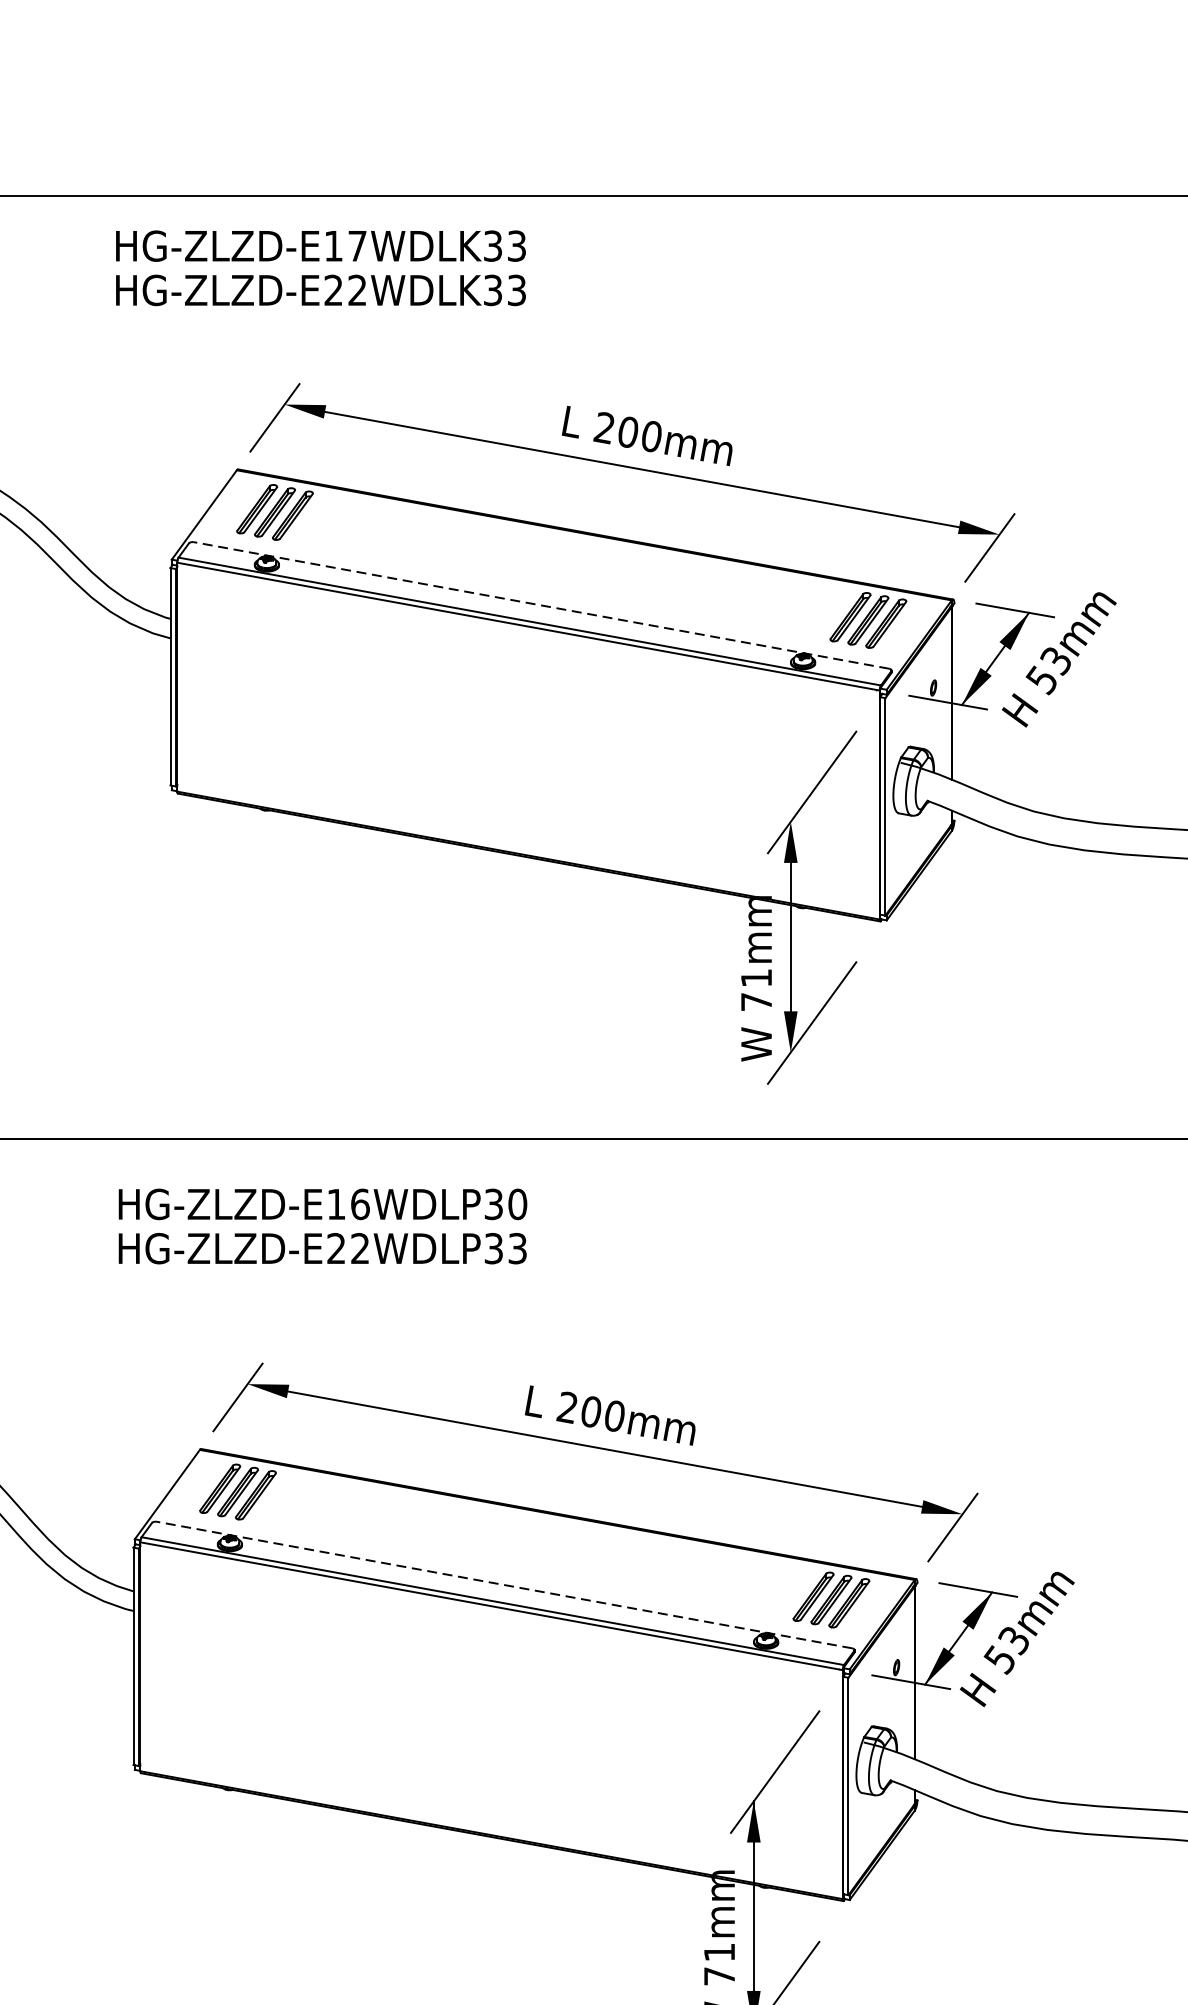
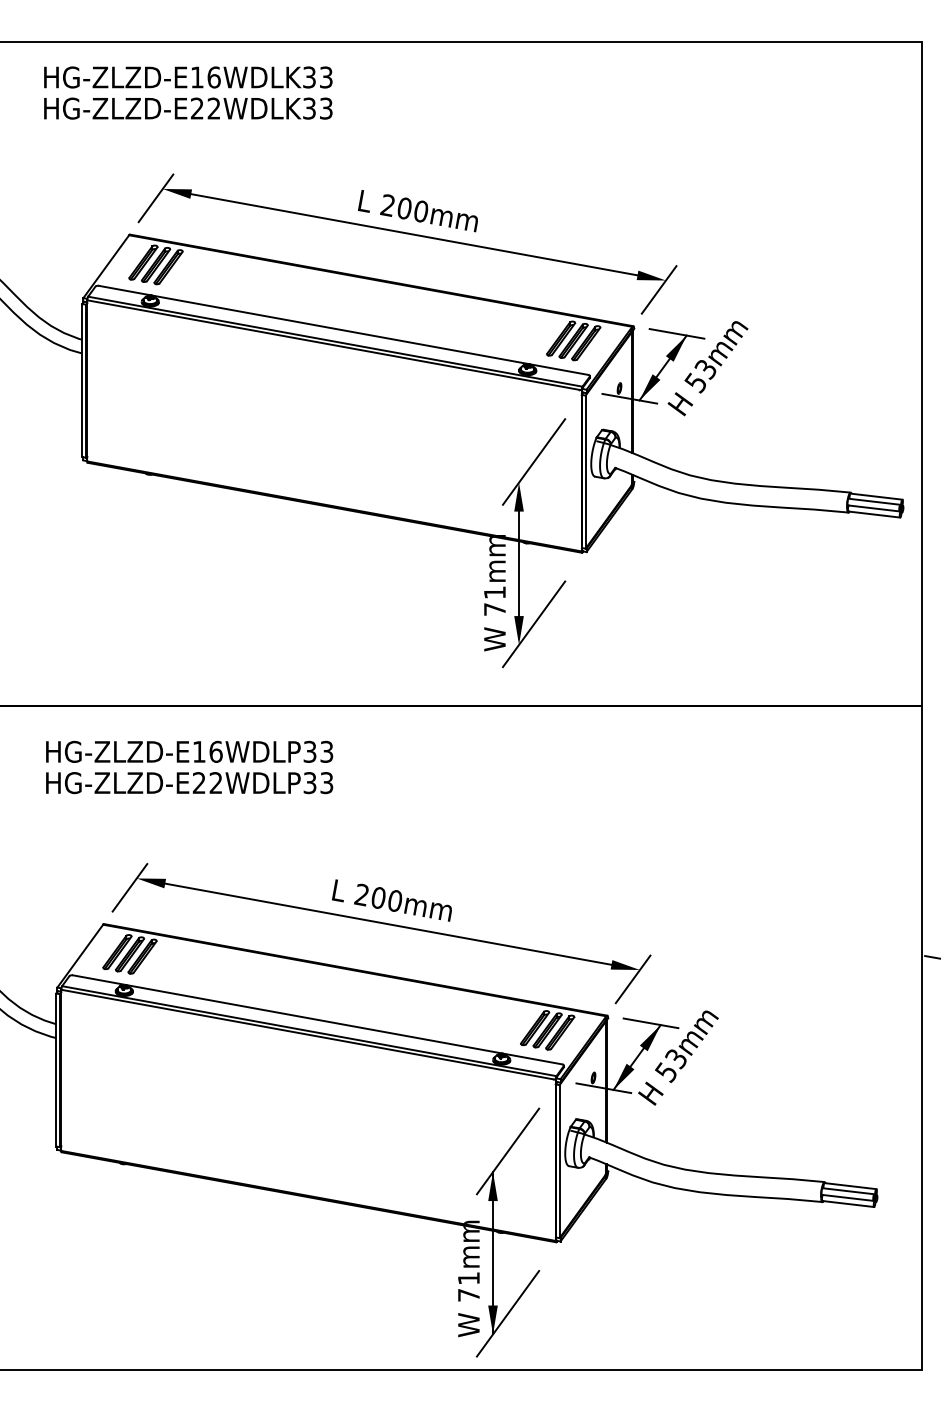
text: (356, 246) -> (213, 77), HG-ZLZD-E17WDLK33 -> HG-ZLZD-E16WDLK33
line: (541, 605) -> (343, 330), dashed -> solid
text: (517, 1203) -> (326, 751), HG-ZLZD-E16WDLP30 -> HG-ZLZD-E16WDLP33
line: (504, 1584) -> (317, 1019), dashed -> solid

